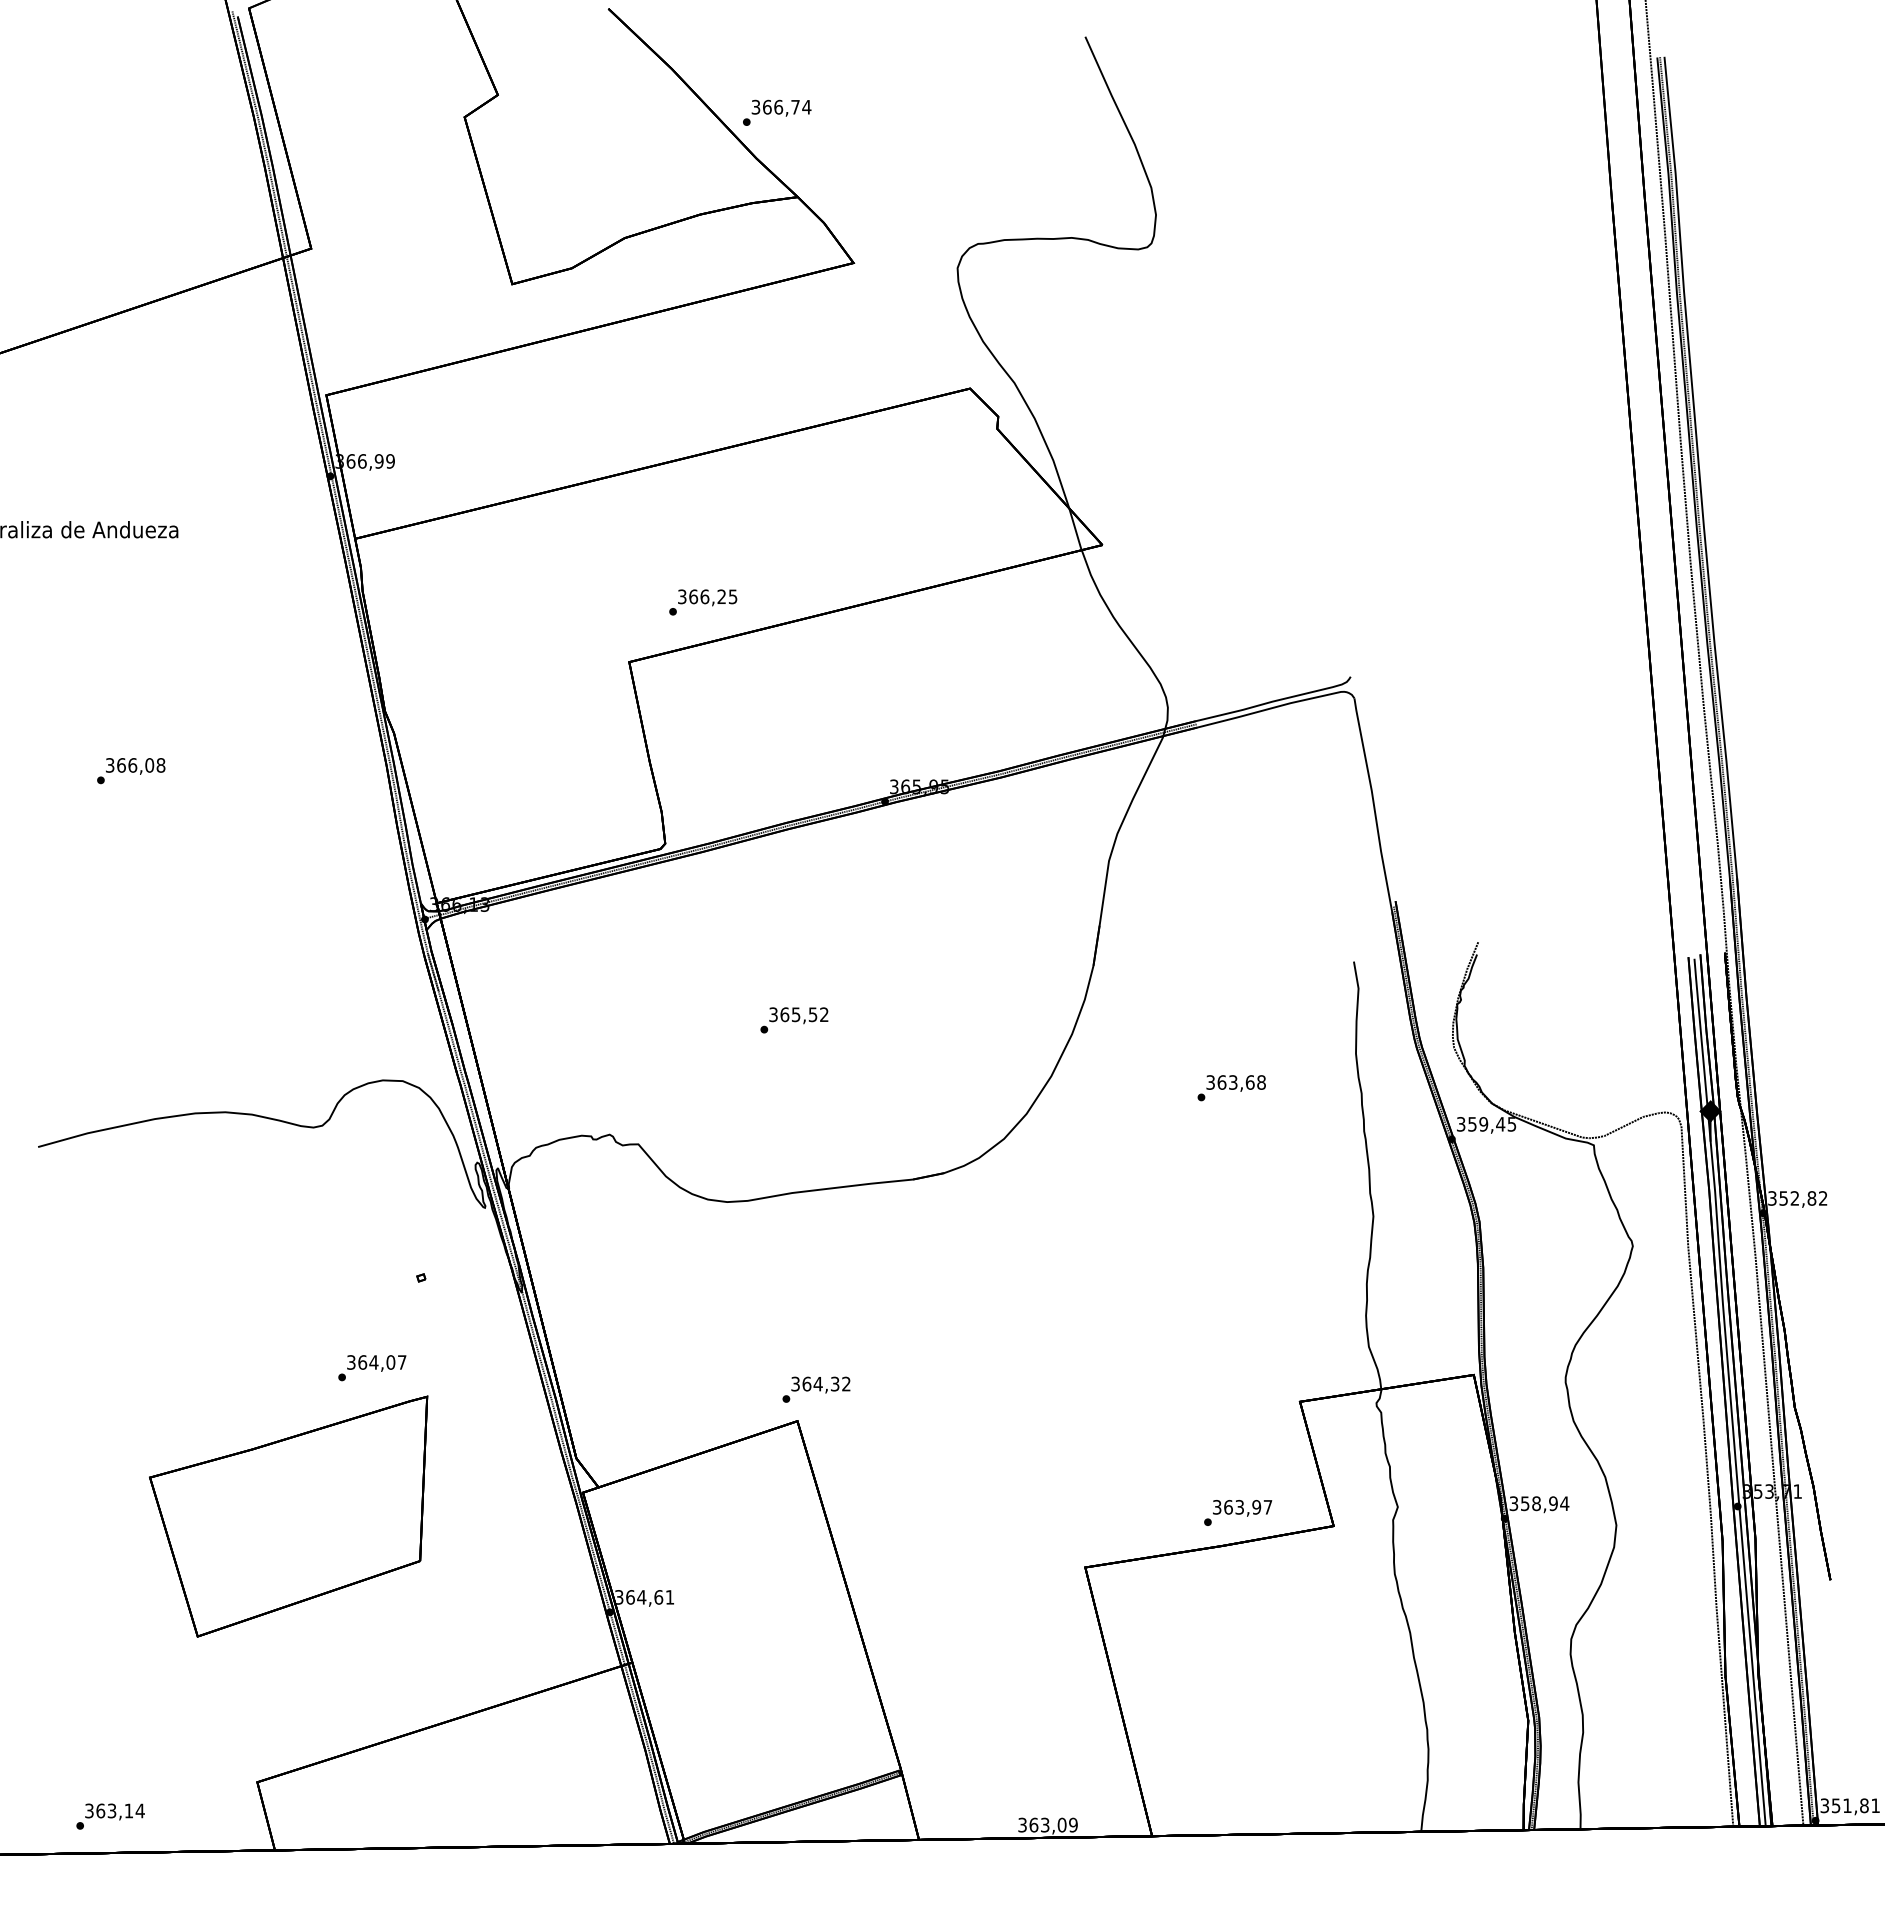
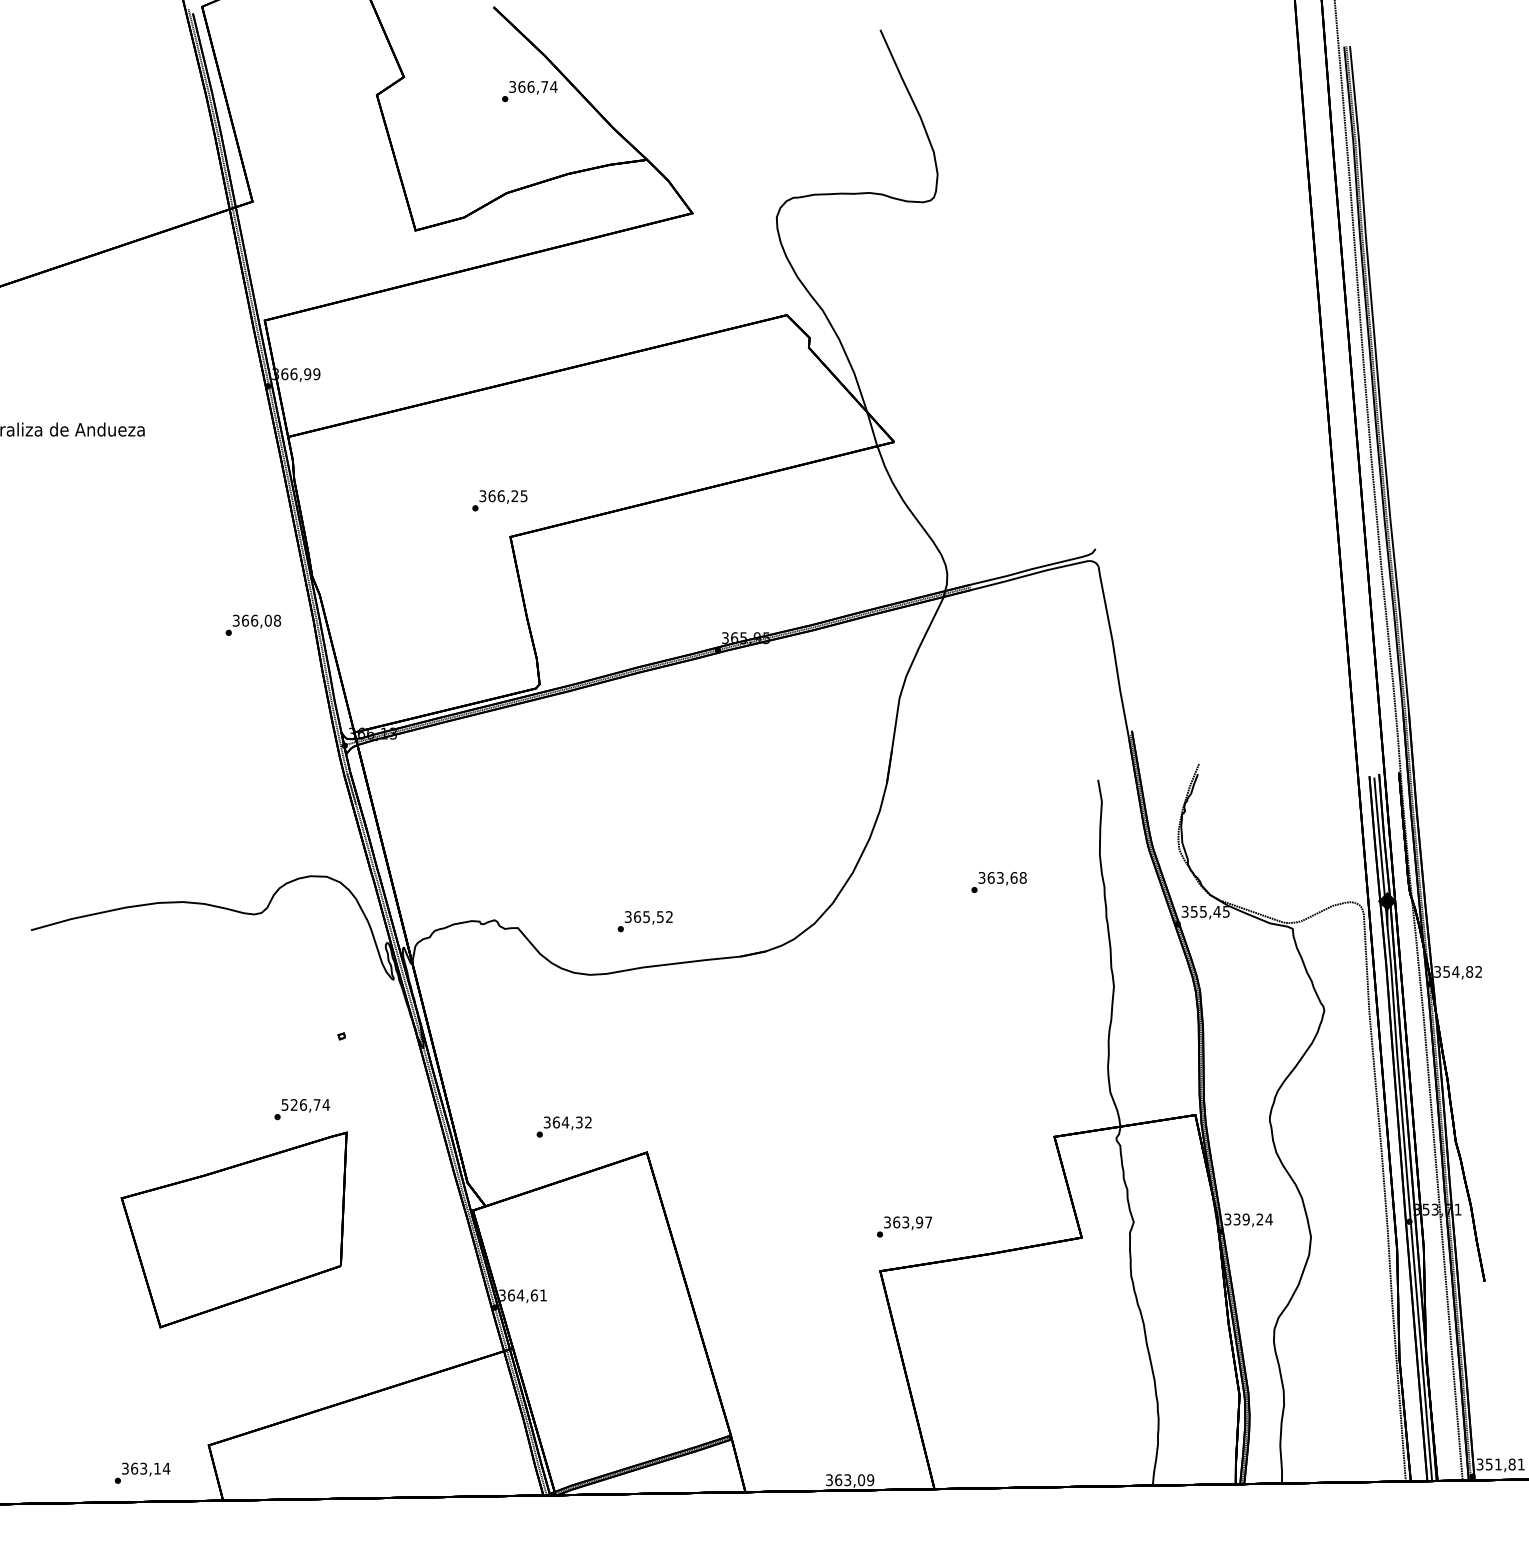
text: (777, 112) -> (530, 91), moved
text: (703, 602) -> (500, 500), moved
text: (131, 771) -> (253, 625), moved
text: (794, 1020) -> (645, 921), moved
text: (1483, 1124) -> (1203, 911), 359,45 -> 355,45
text: (1794, 1198) -> (1455, 971), 352,82 -> 354,82
text: (376, 1362) -> (305, 1104), 364,07 -> 526,74
text: (816, 1389) -> (564, 1126), moved
text: (1539, 1503) -> (1248, 1219), 358,94 -> 339,24
text: (1238, 1512) -> (904, 1226), moved
text: (110, 1816) -> (142, 1473), moved

